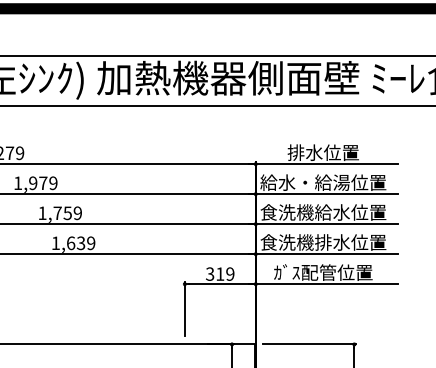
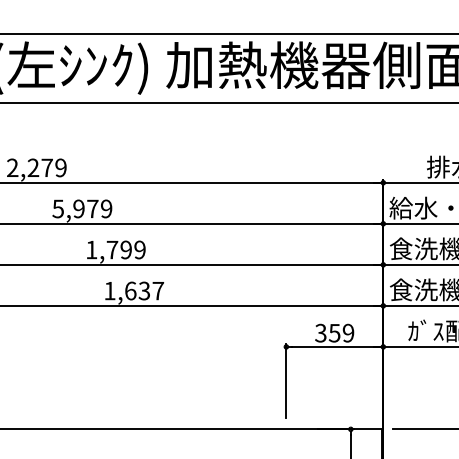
text: (17, 183) -> (57, 209), 1,979 -> 5,979
text: (67, 212) -> (125, 248), 1,759 -> 1,799
text: (91, 243) -> (158, 291), 1,639 -> 1,637
text: (220, 273) -> (335, 332), 319 -> 359

